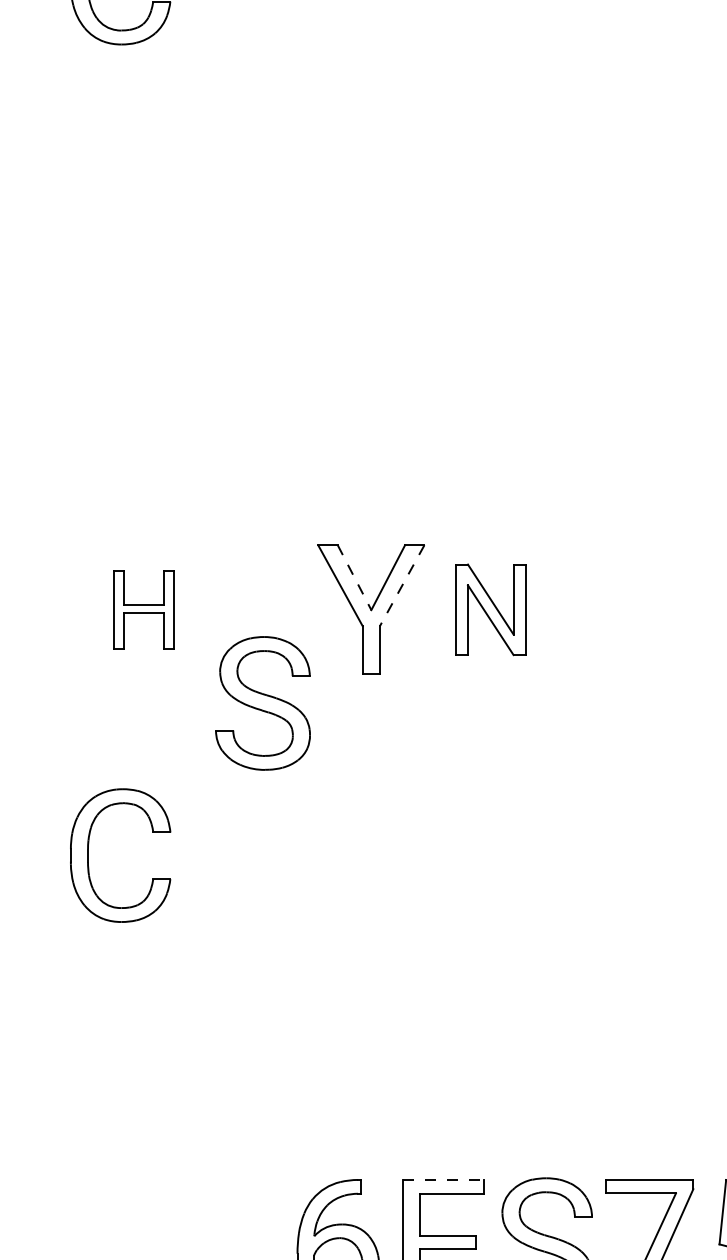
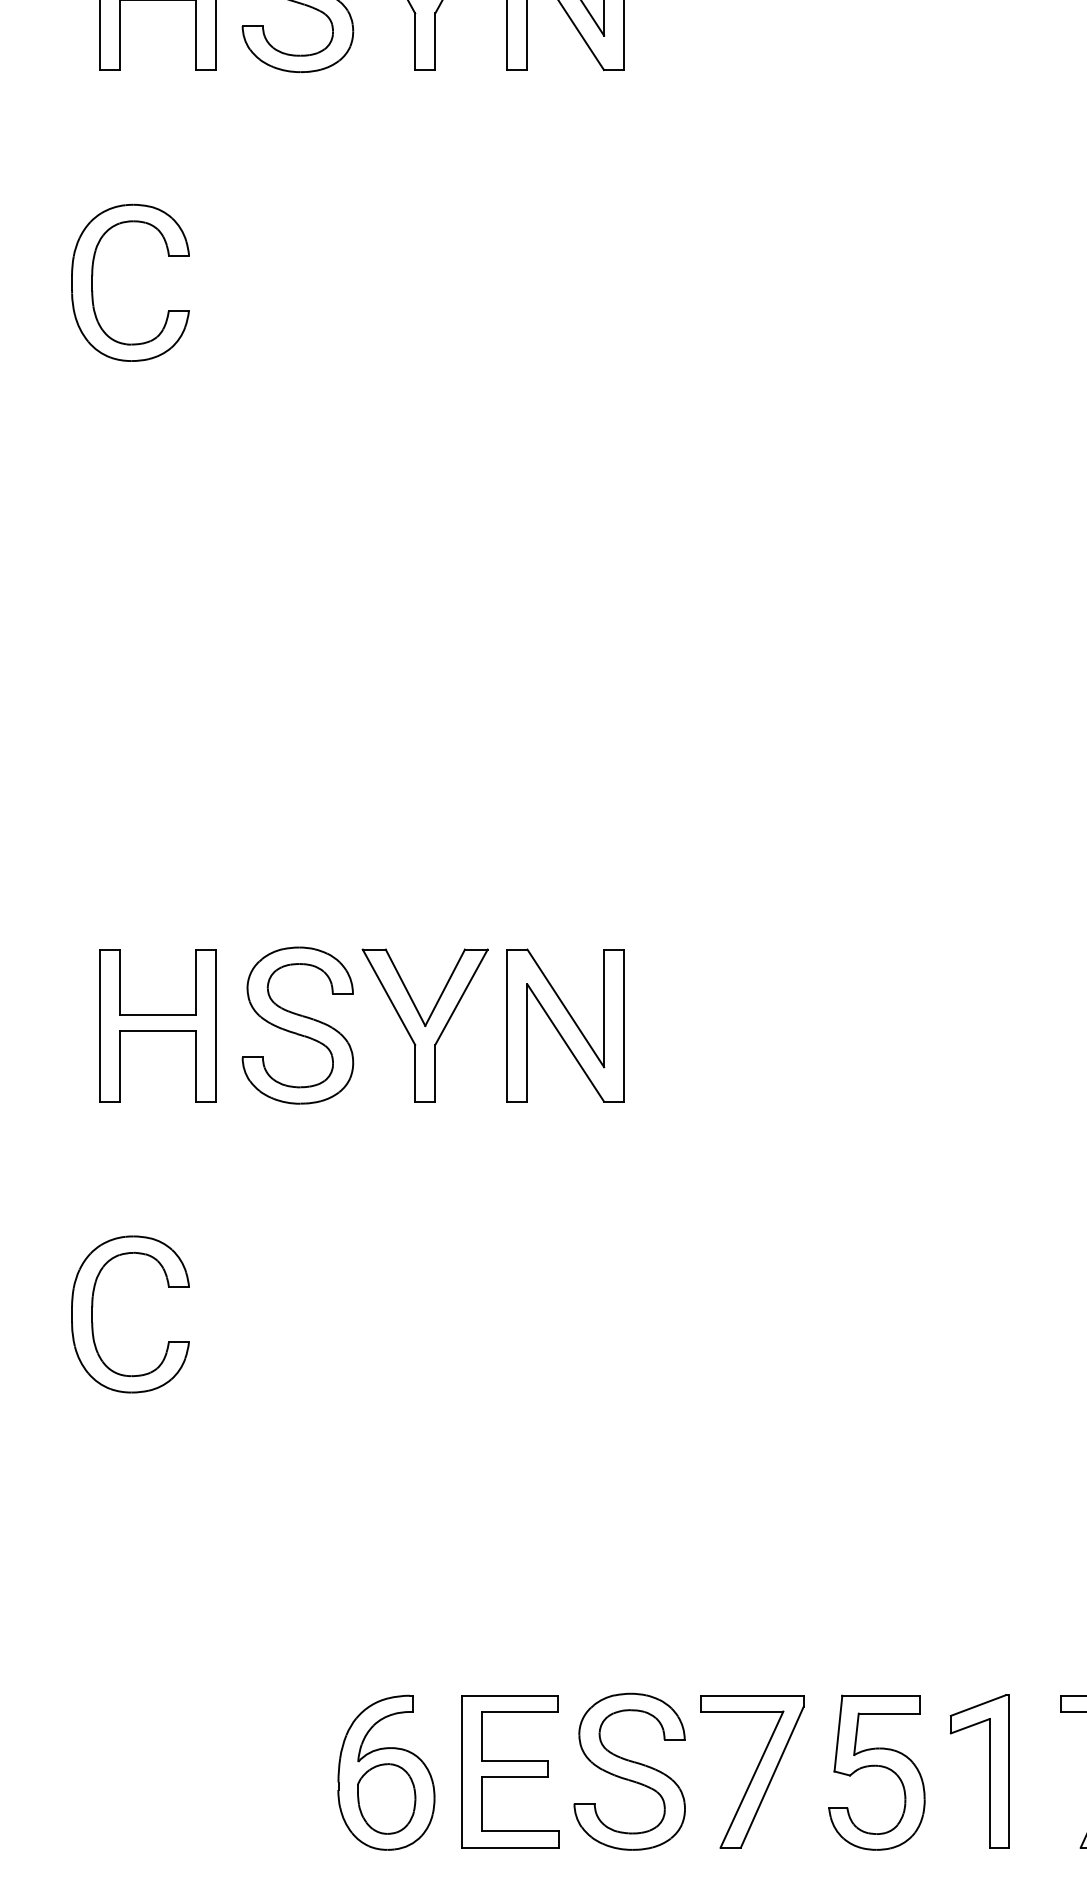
line: (354, 577) -> (405, 987), dashed -> solid
line: (402, 585) -> (461, 997), dashed -> solid
part: (143, 609) -> (157, 1025), size x1.67
part: (490, 609) -> (565, 1025), size x1.43
part: (262, 703) -> (297, 1025), moved
line: (443, 1179) -> (510, 1695), dashed -> solid

